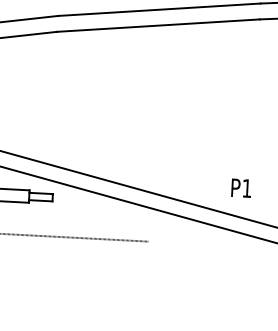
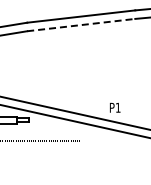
line: (158, 26) -> (81, 25), solid -> dashed
text: (242, 187) -> (115, 107), moved

